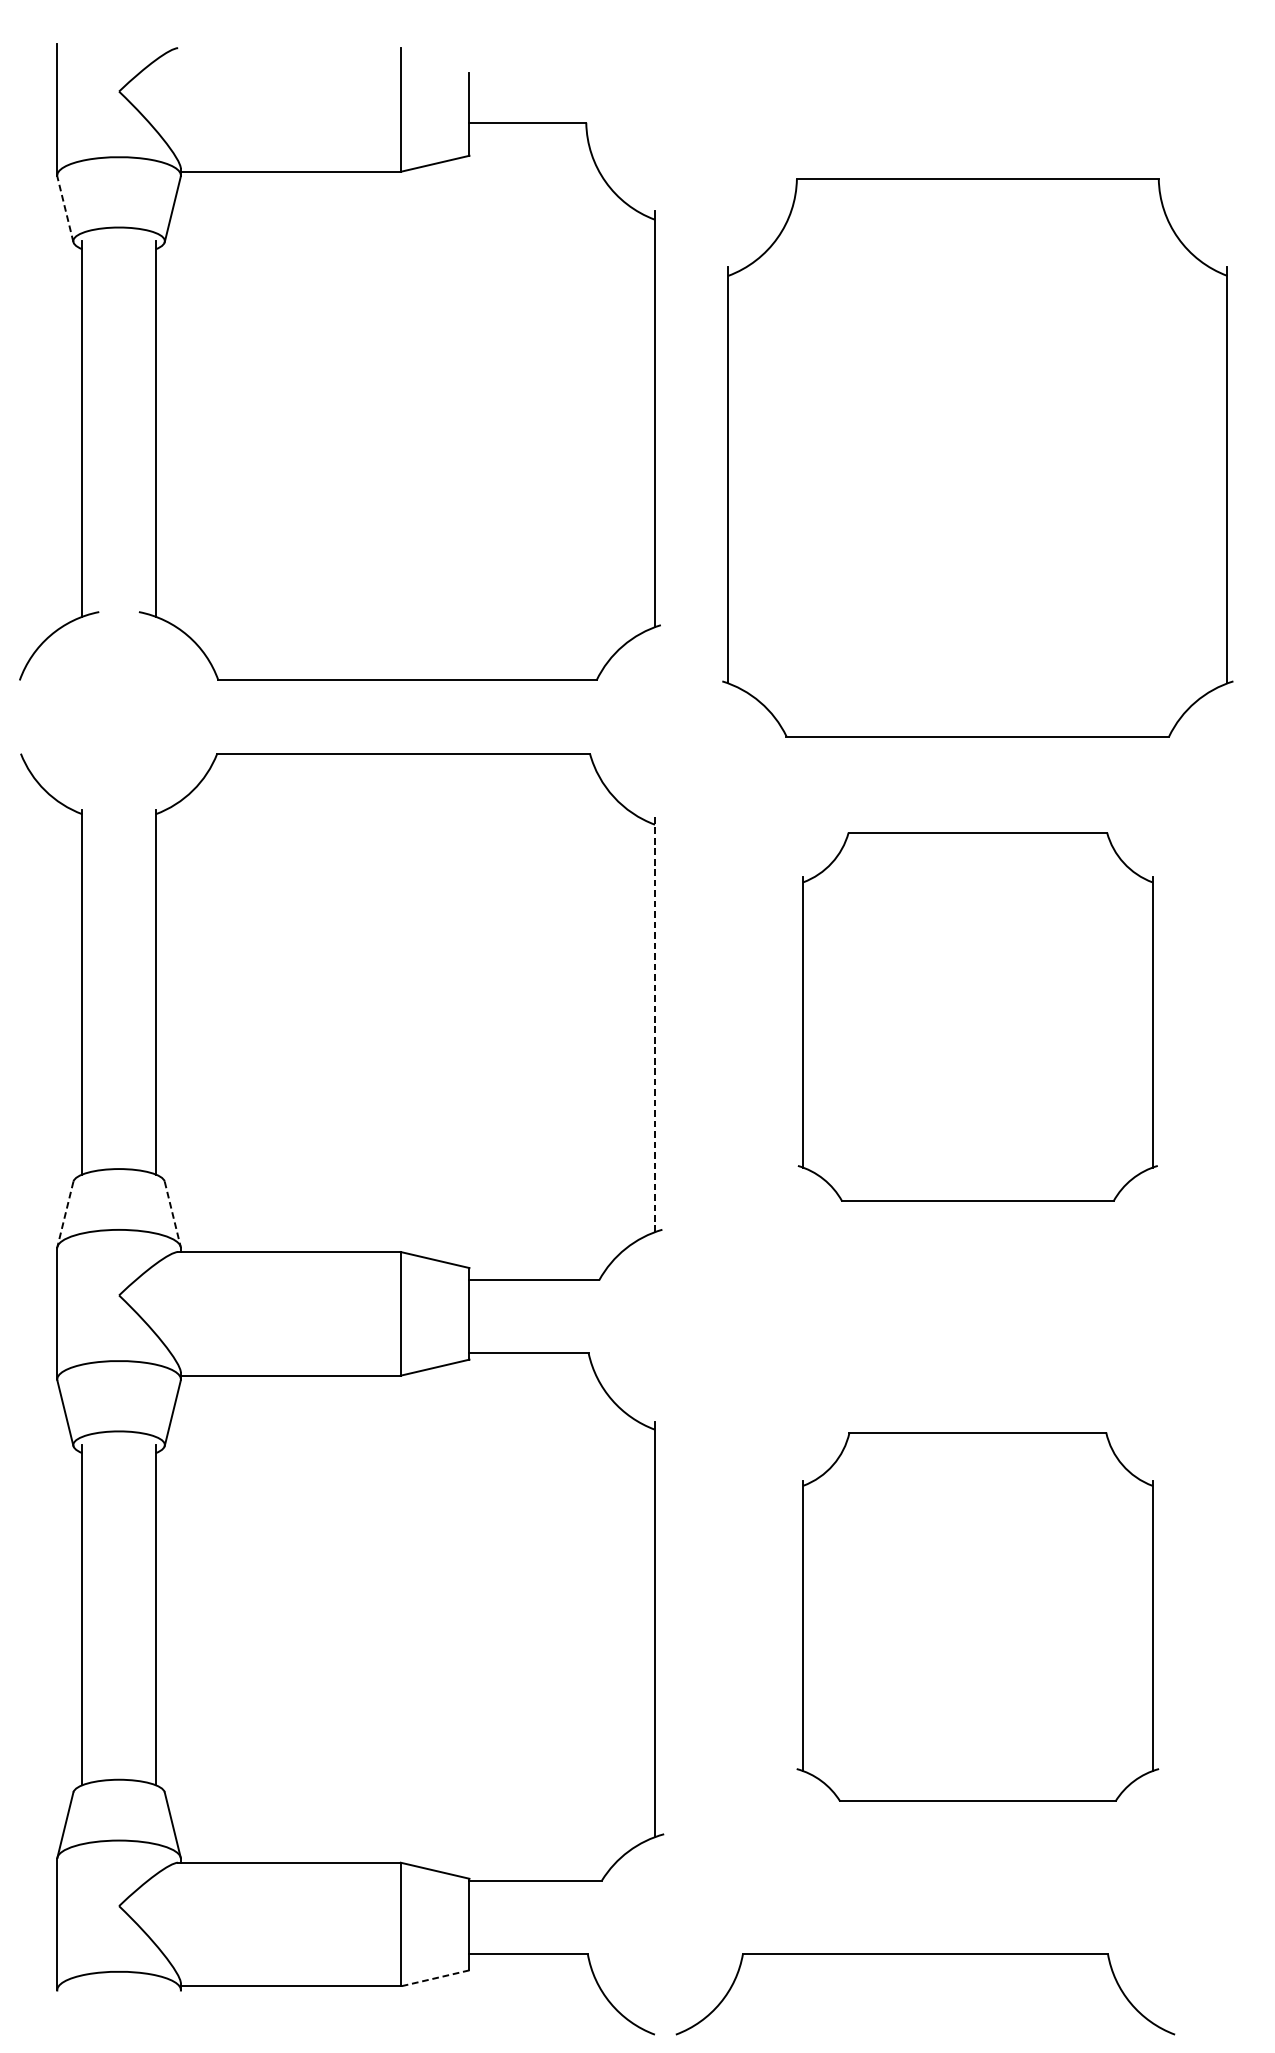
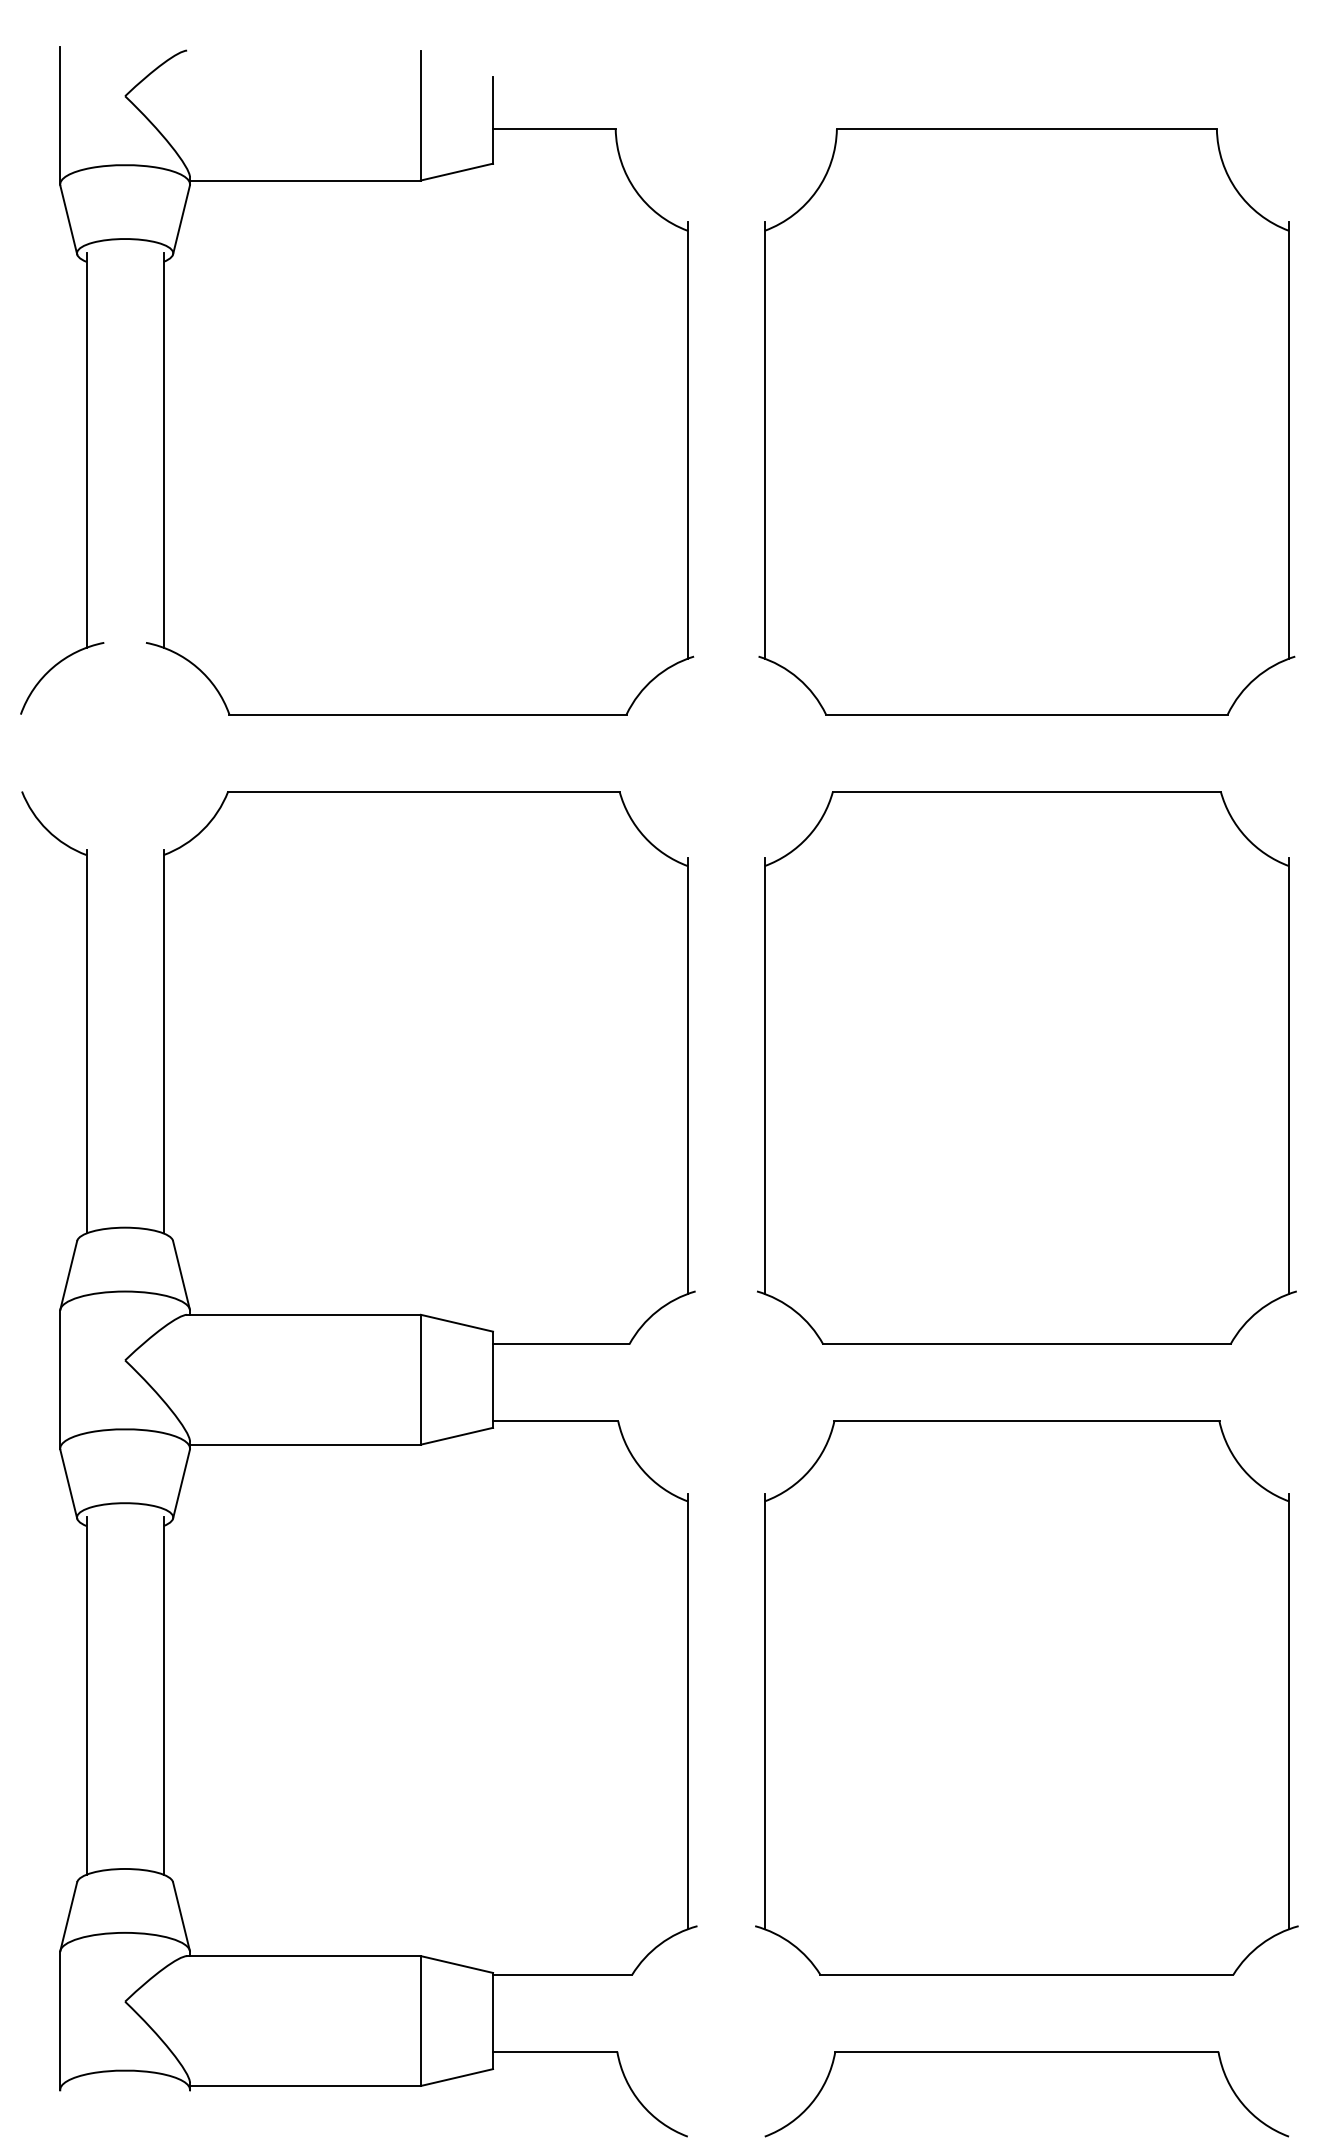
line: (65, 208) -> (68, 219), dashed -> solid
part: (977, 457) -> (1026, 421), moved
part: (977, 1016) -> (1026, 1067), size x1.43
line: (654, 1024) -> (687, 1075), dashed -> solid
line: (65, 1214) -> (68, 1275), dashed -> solid
line: (172, 1214) -> (181, 1275), dashed -> solid
part: (977, 1616) -> (1026, 1697), size x1.43
part: (925, 1954) -> (1026, 2052), moved
line: (434, 1978) -> (456, 2077), dashed -> solid

